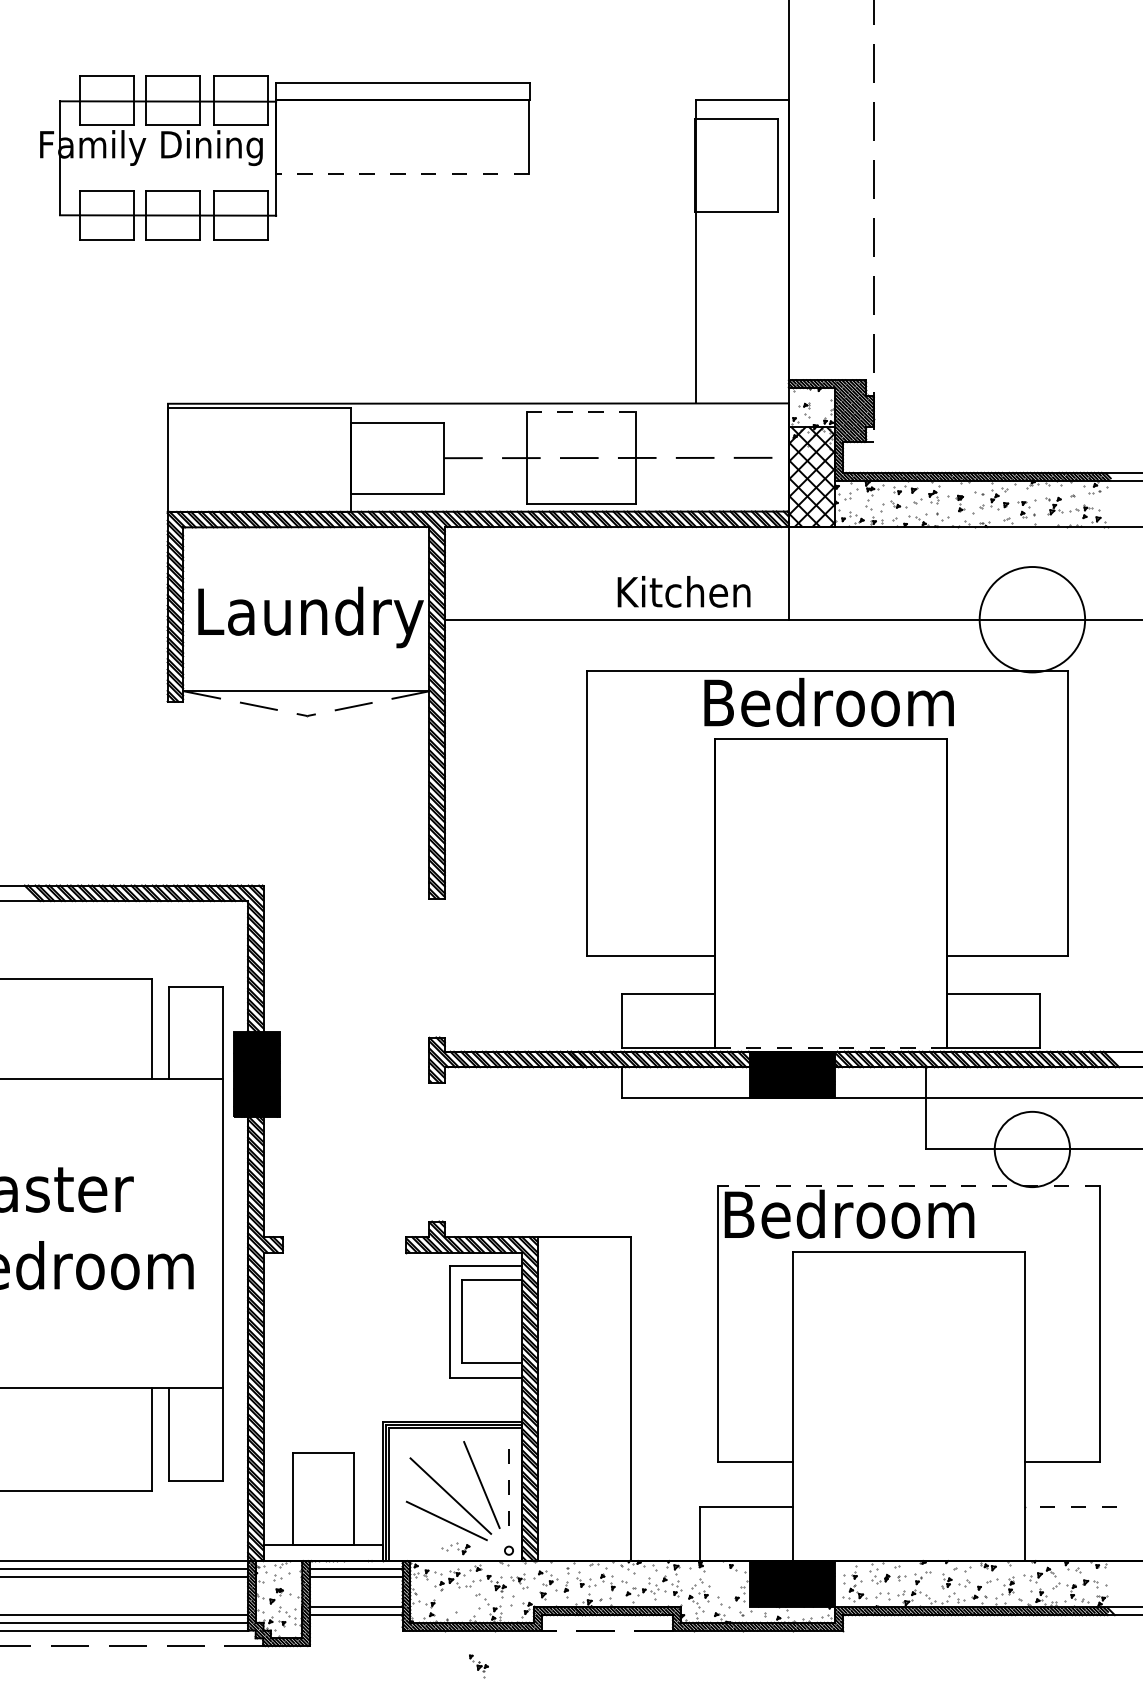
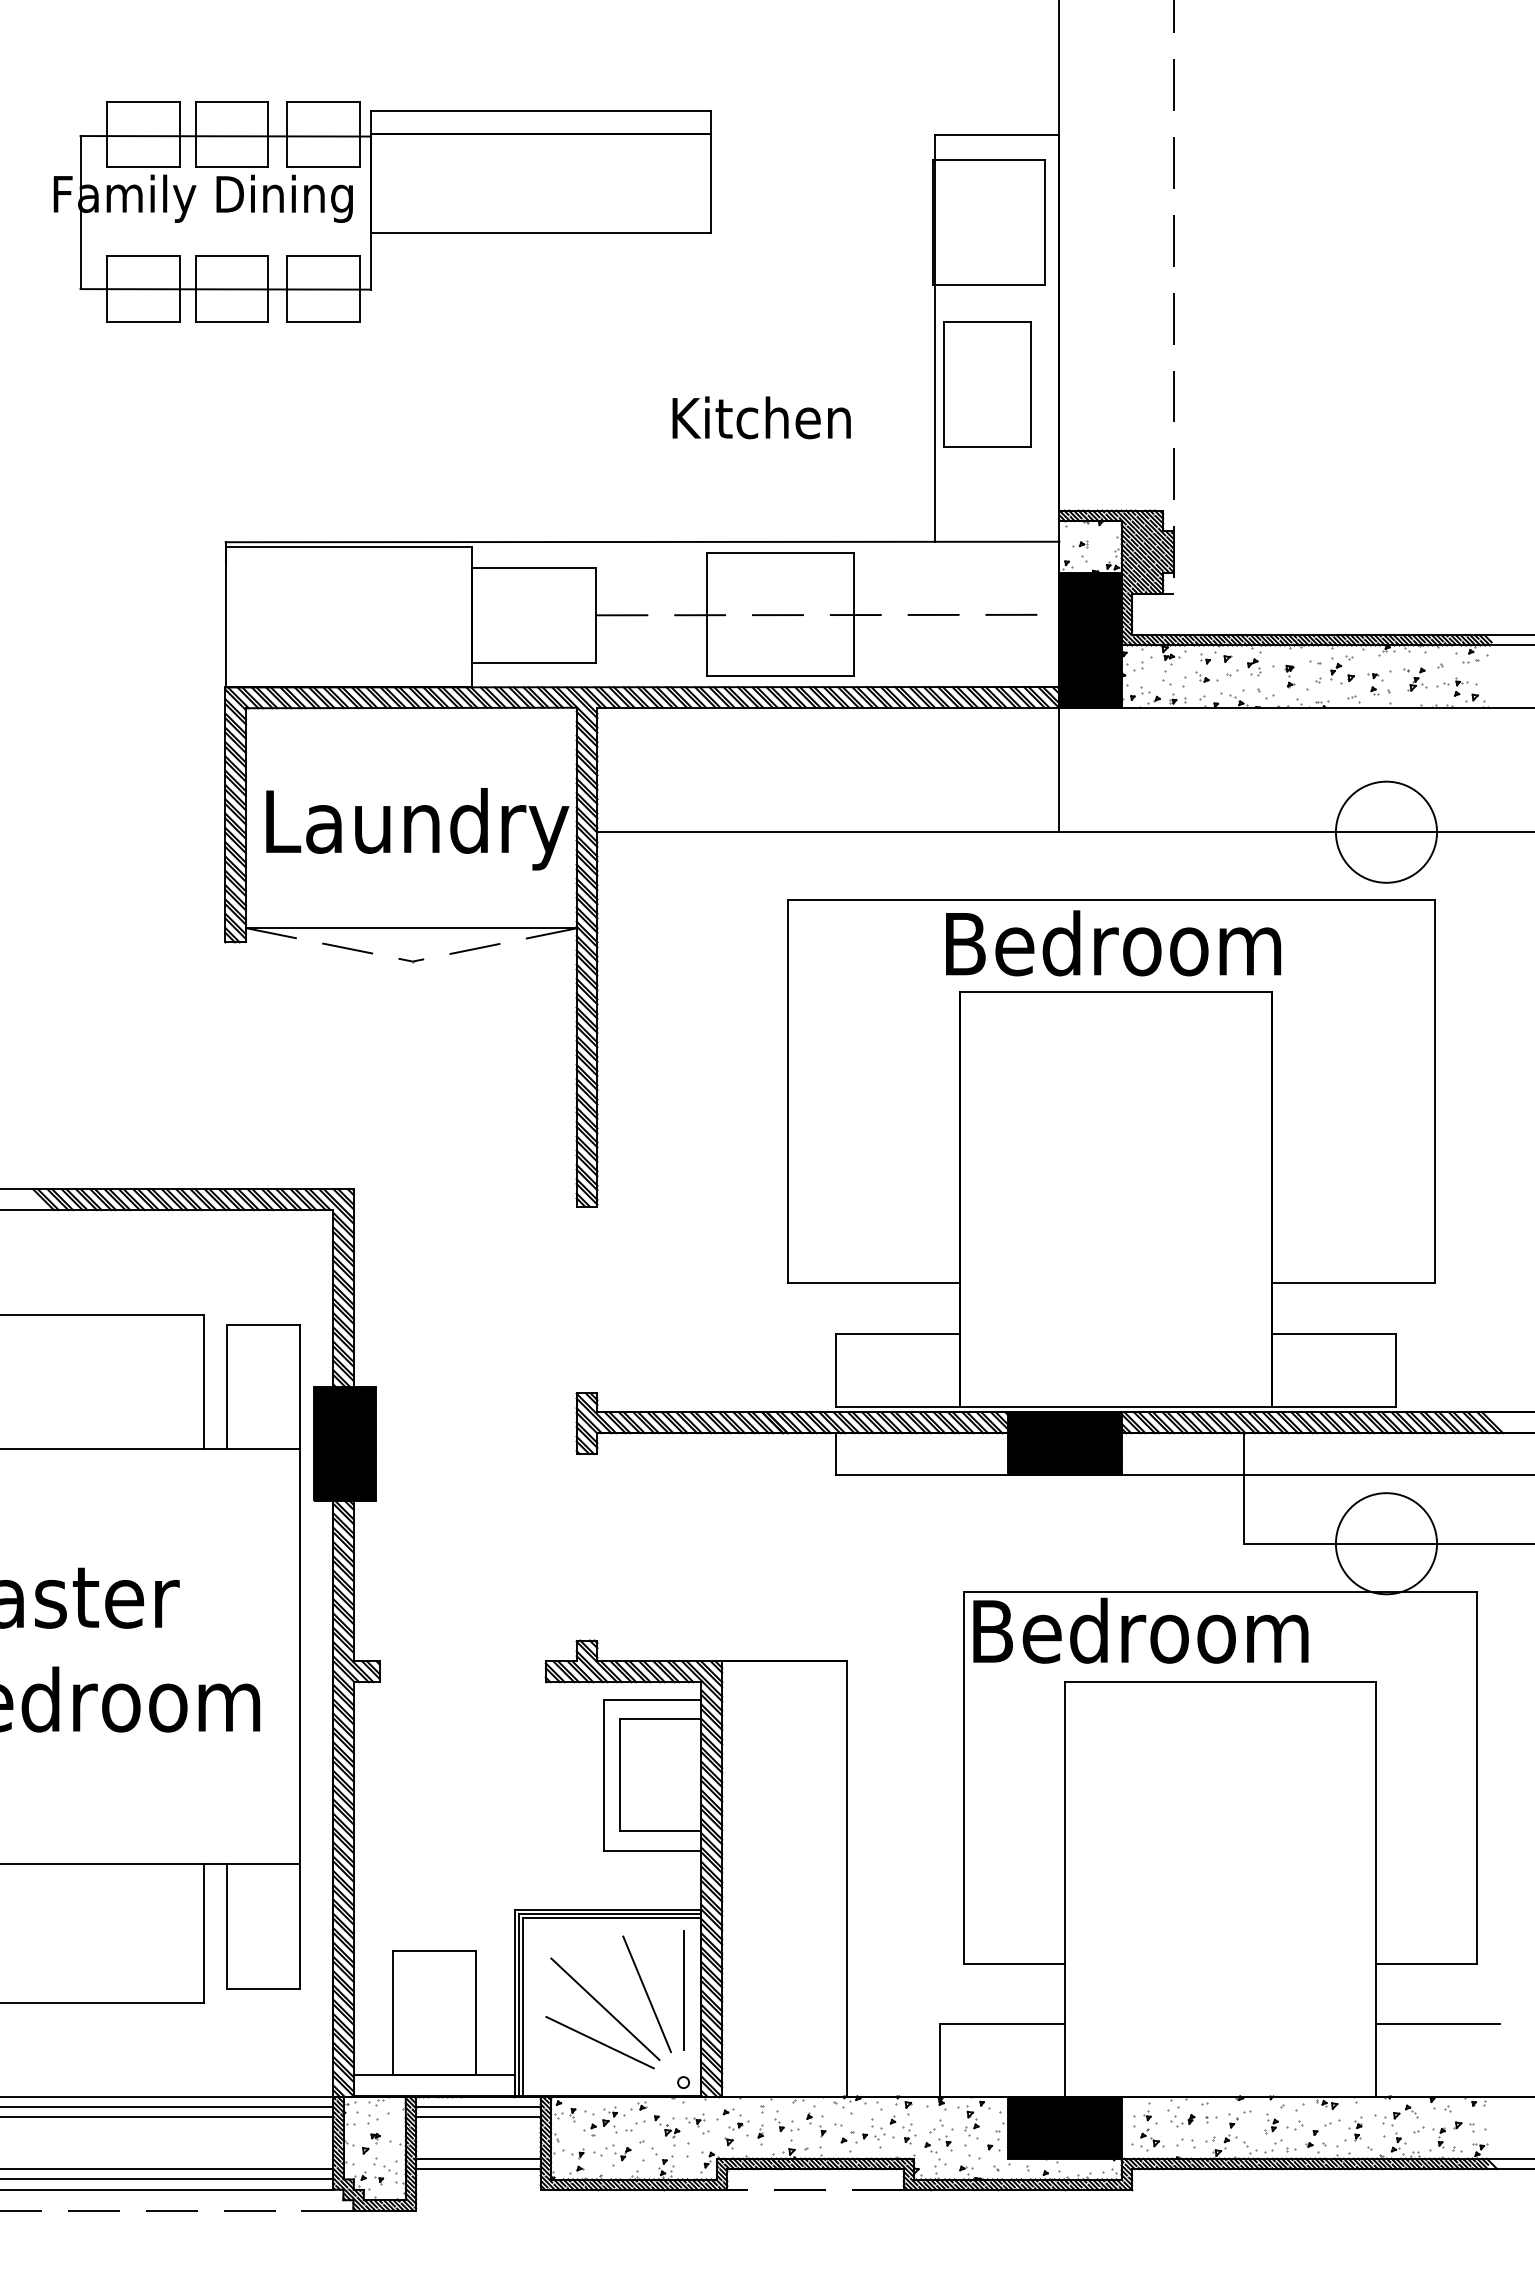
line: (402, 173) -> (540, 233), dashed -> solid
part: (735, 286) -> (987, 384), added
line: (581, 411) -> (781, 552), dashed -> solid
fill: (812, 476) -> (1090, 639), added
text: (683, 591) -> (761, 417), moved
circle: (1032, 619) -> (1386, 831), size x0.71
line: (830, 1047) -> (1115, 1406), dashed -> solid
line: (908, 1185) -> (1220, 1592), dashed -> solid
line: (508, 1481) -> (683, 1989), dashed -> solid
line: (1070, 1506) -> (1437, 2023), dashed -> solid
part: (456, 1548) -> (612, 2152), moved
part: (721, 1580) -> (968, 2122), added
part: (479, 1666) -> (643, 2237), removed

